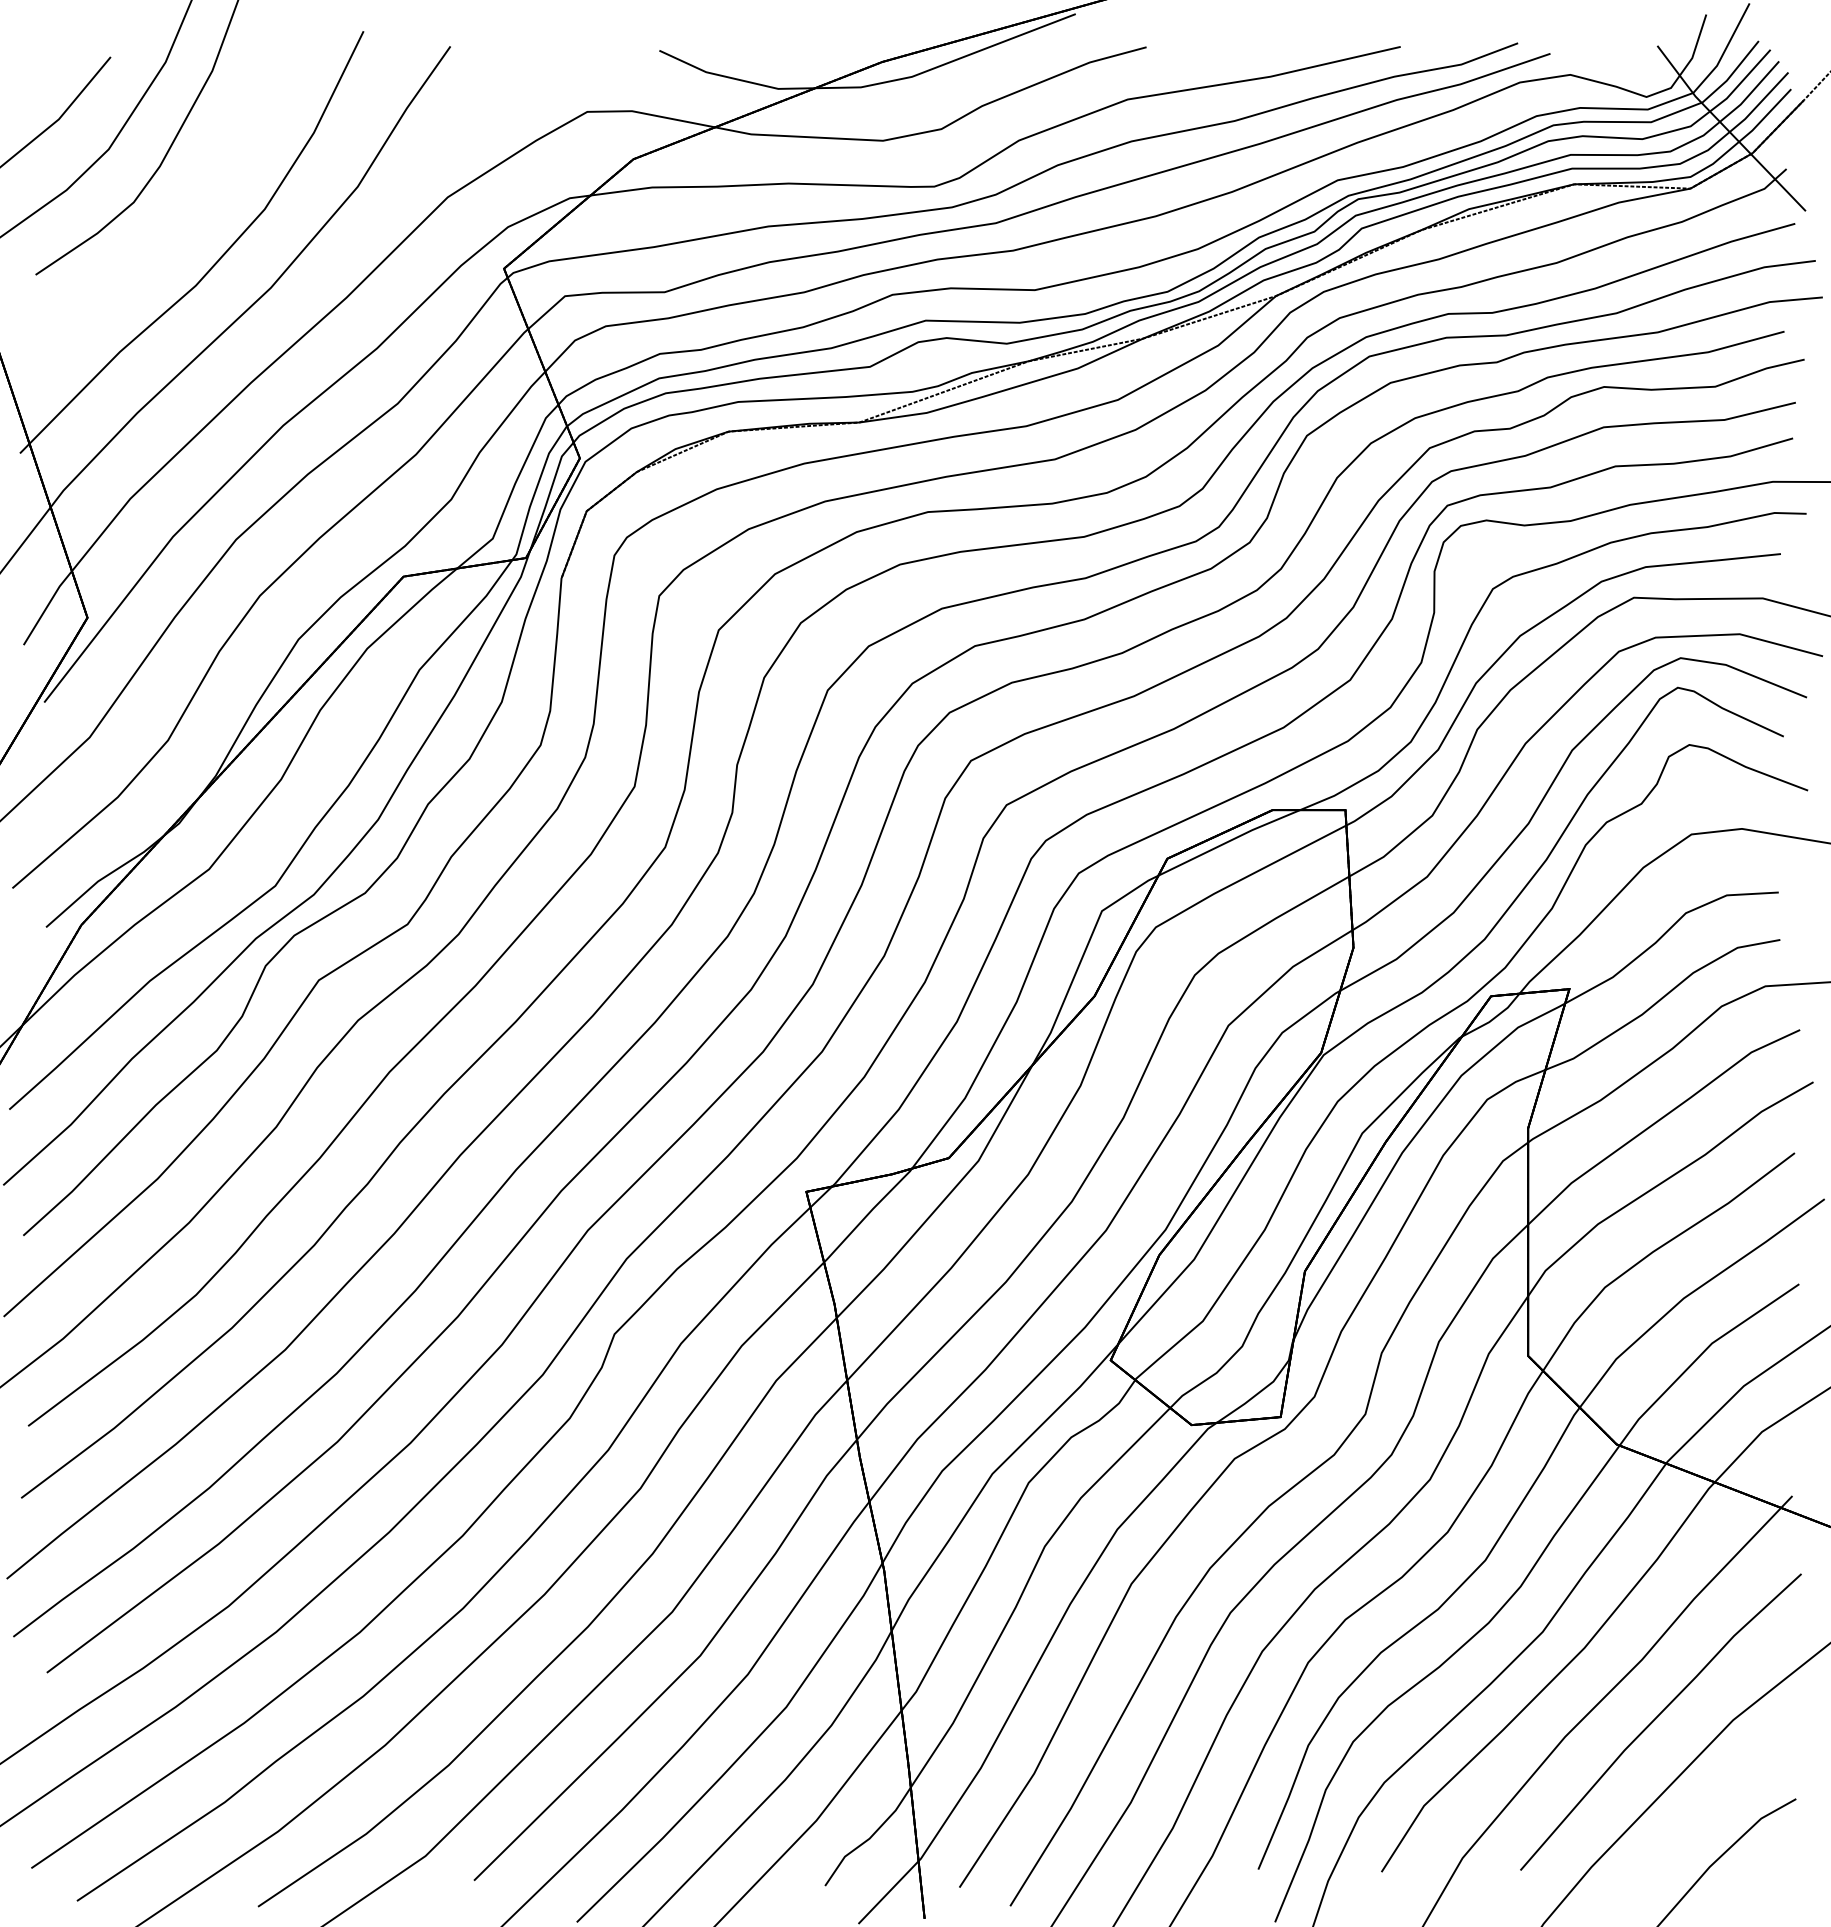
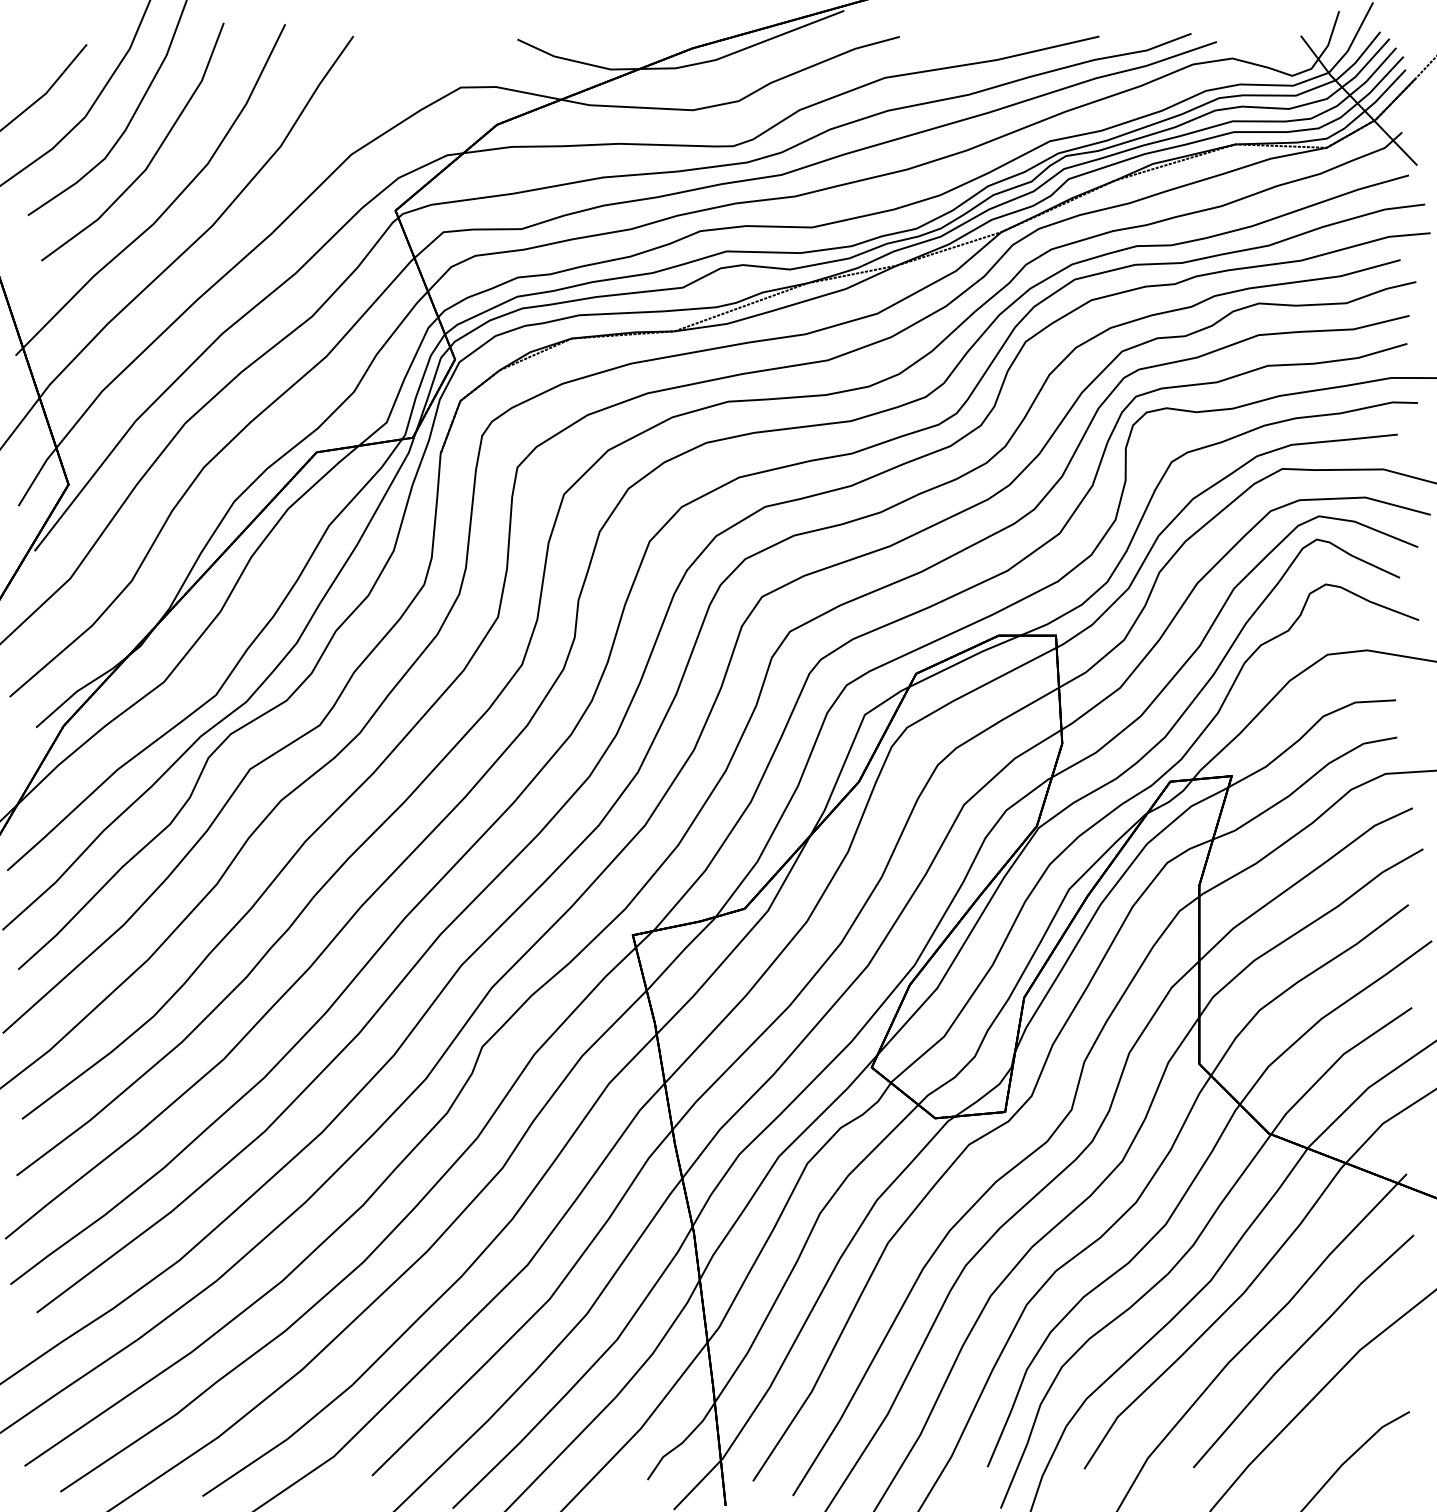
part: (194, 200) -> (152, 157), added

